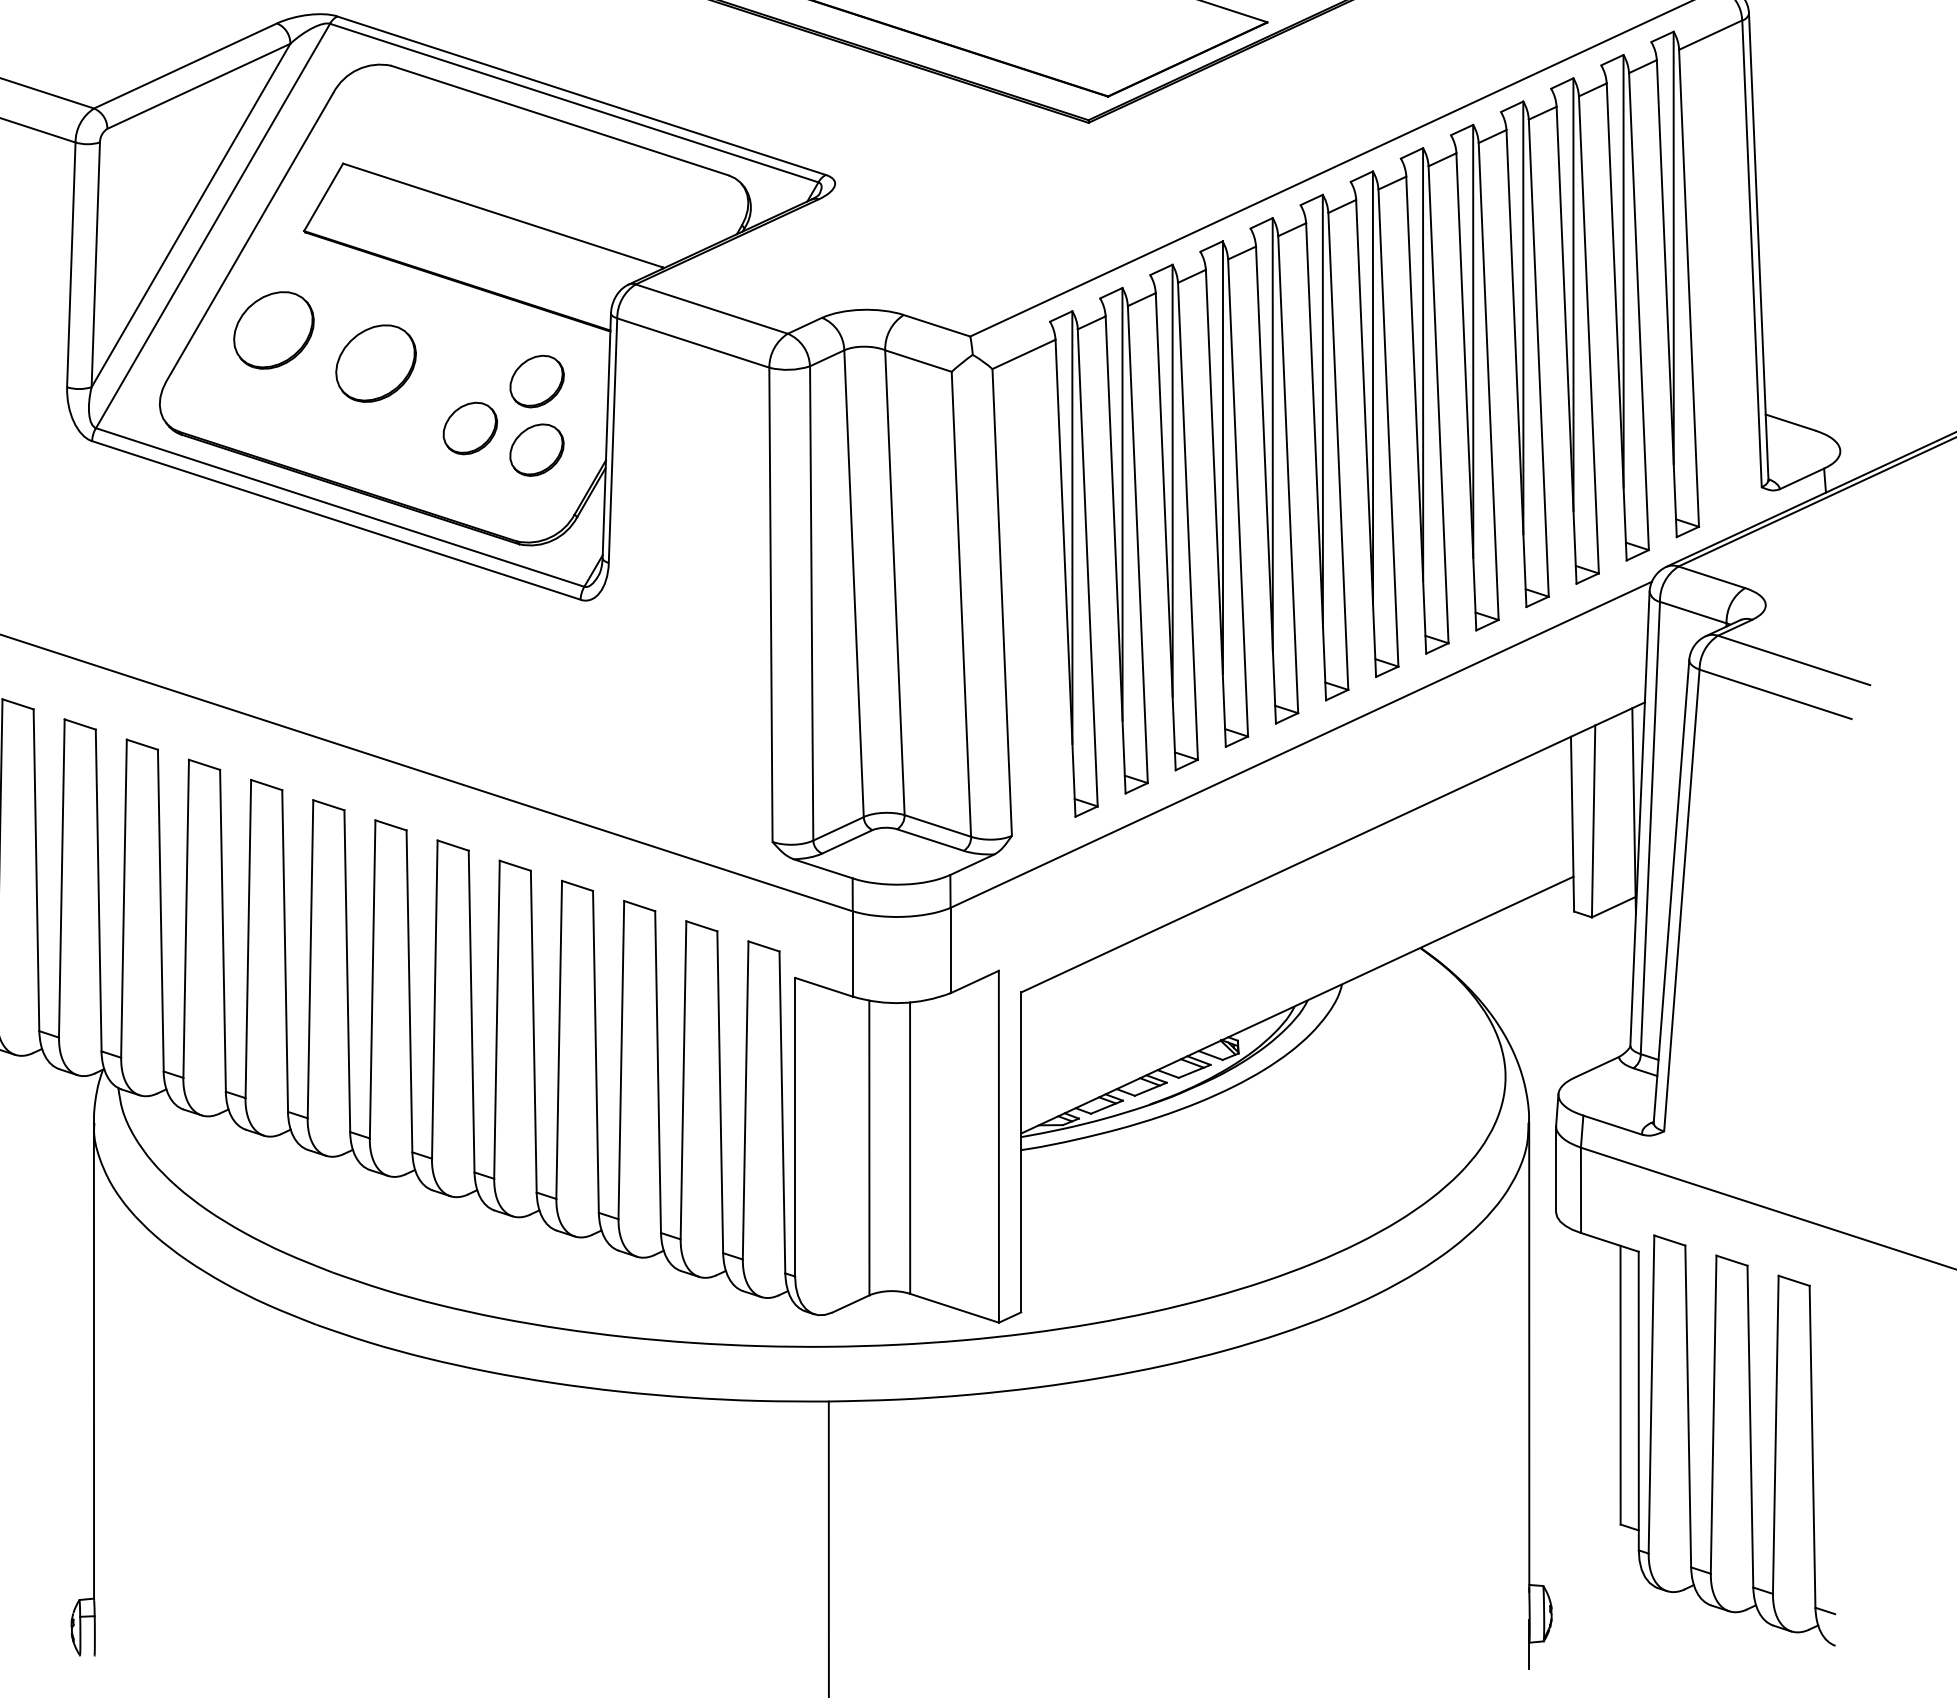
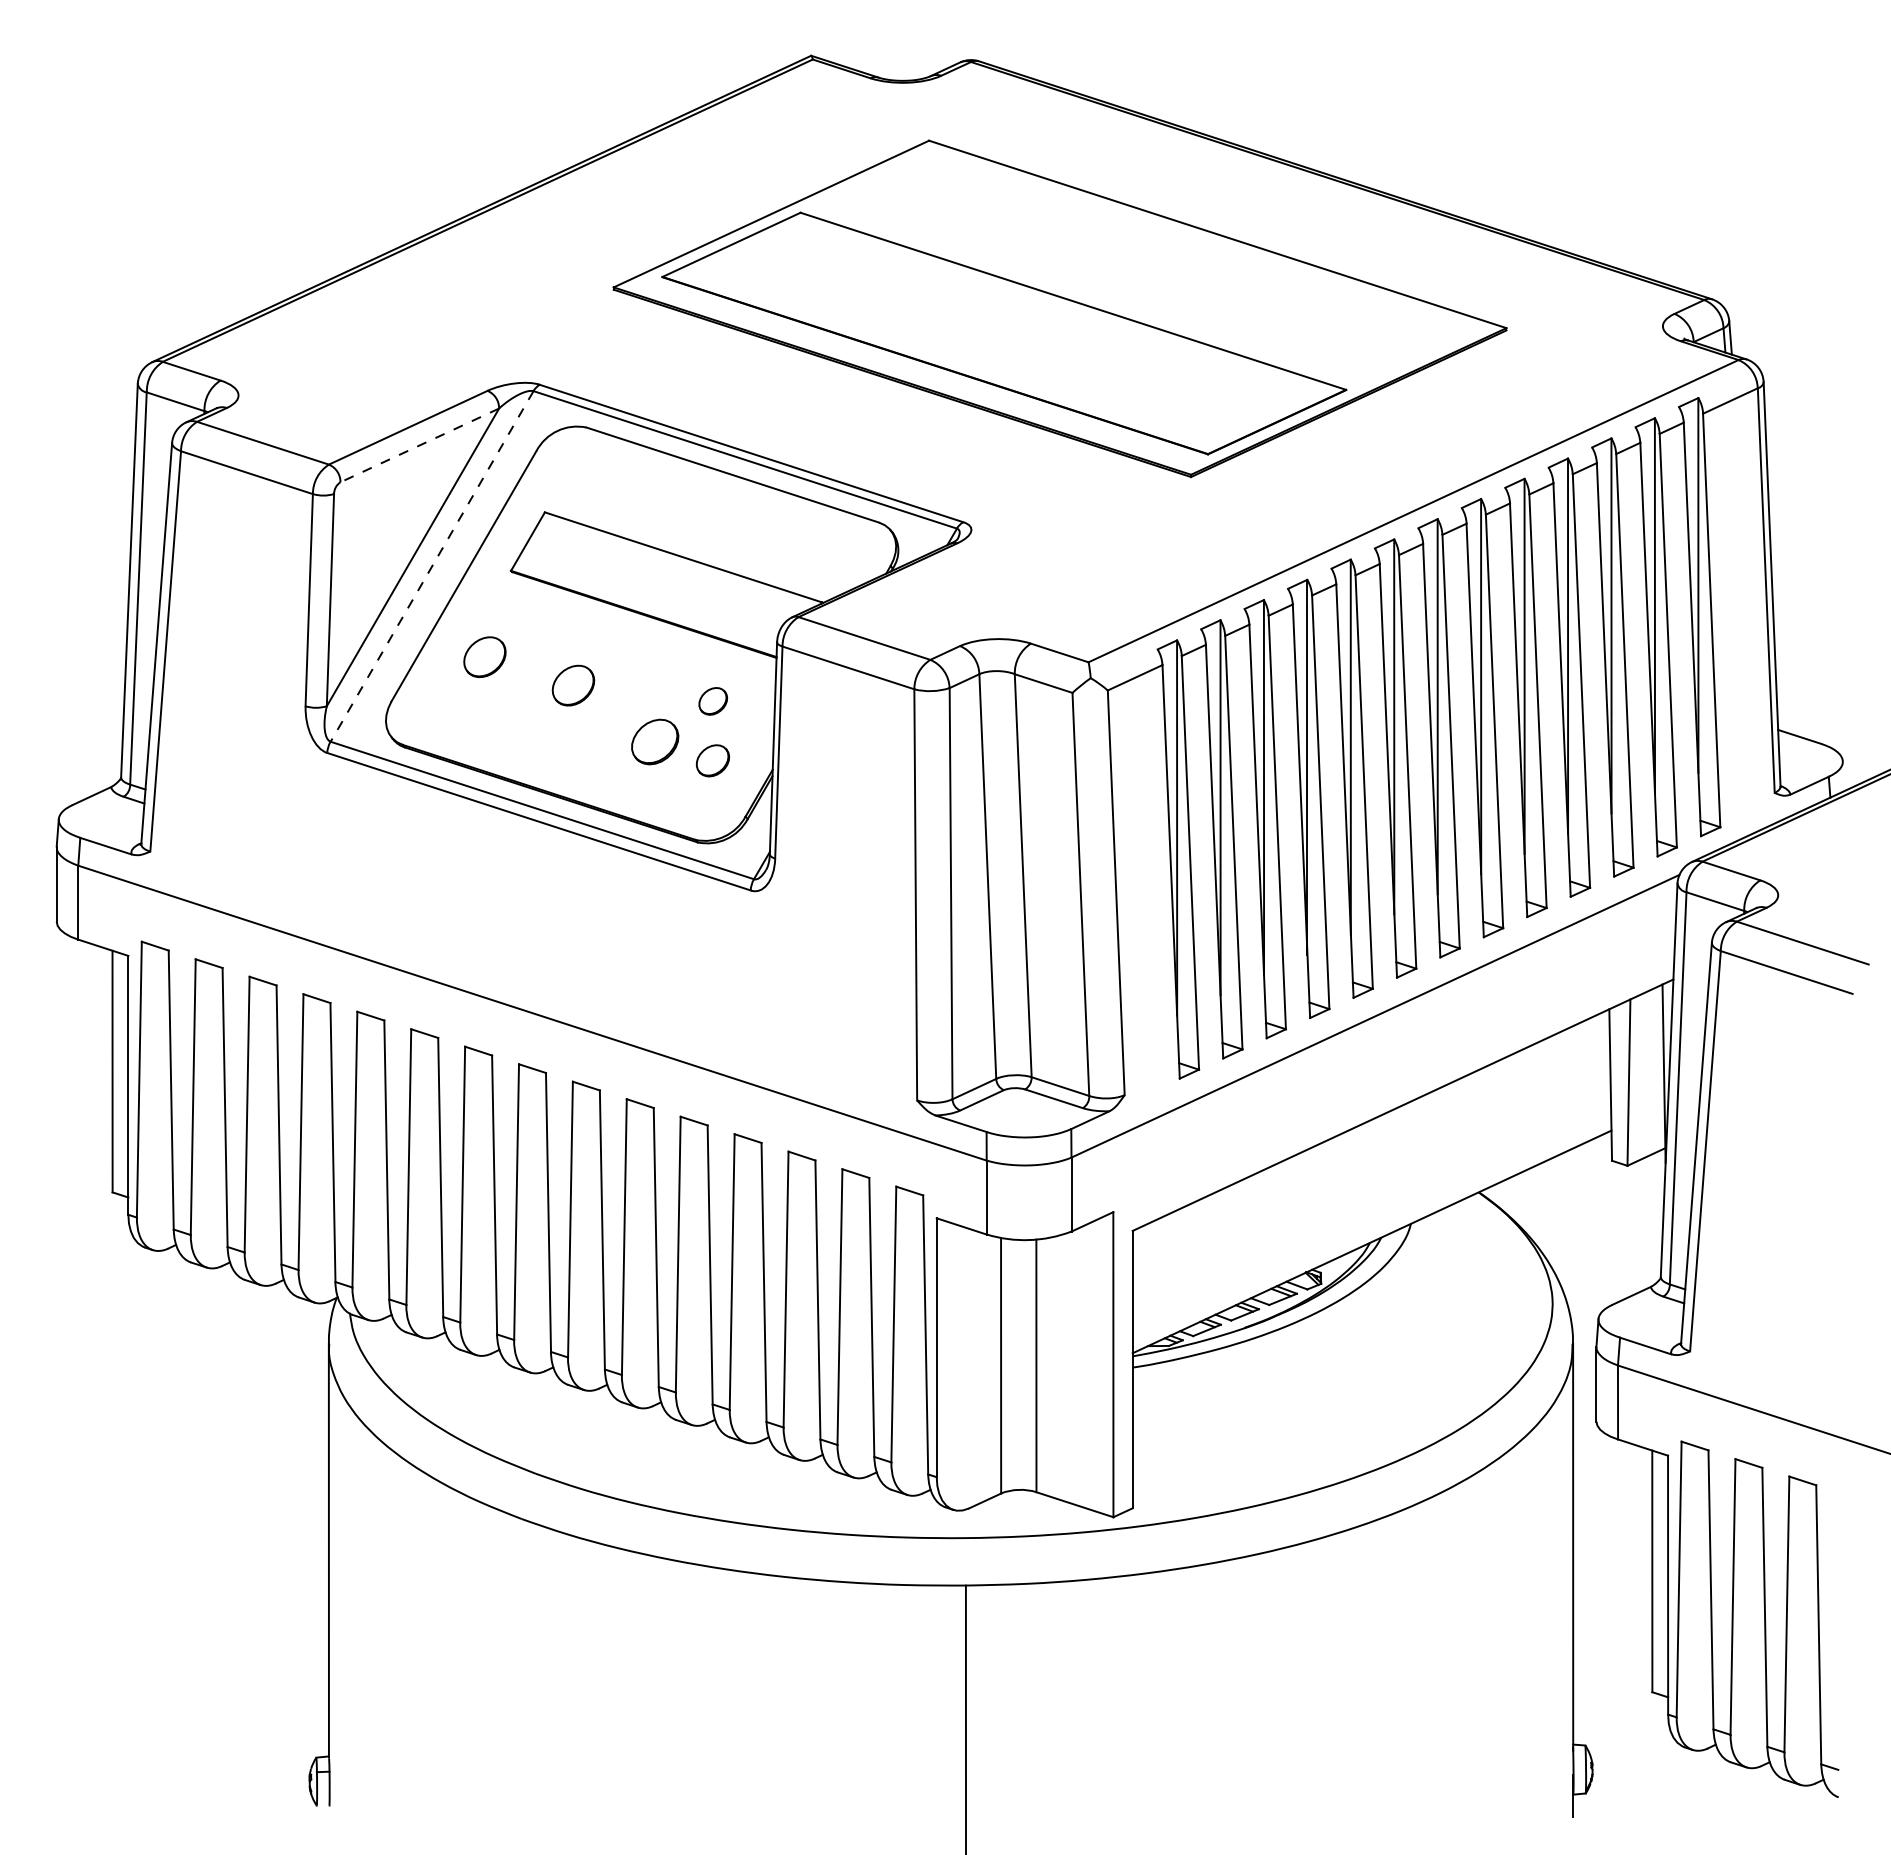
line: (198, 86) -> (419, 445), solid -> dashed
line: (213, 226) -> (432, 566), solid -> dashed
part: (273, 331) -> (484, 657), size x0.6
part: (376, 363) -> (573, 685), size x0.6
part: (537, 381) -> (713, 701), size x0.6
part: (536, 449) -> (712, 760), size x0.7

